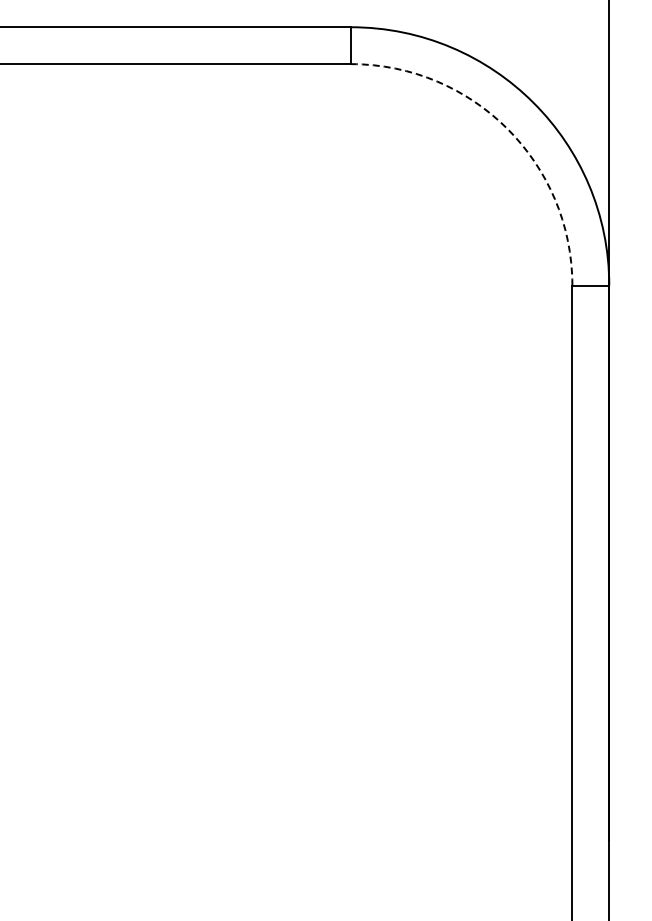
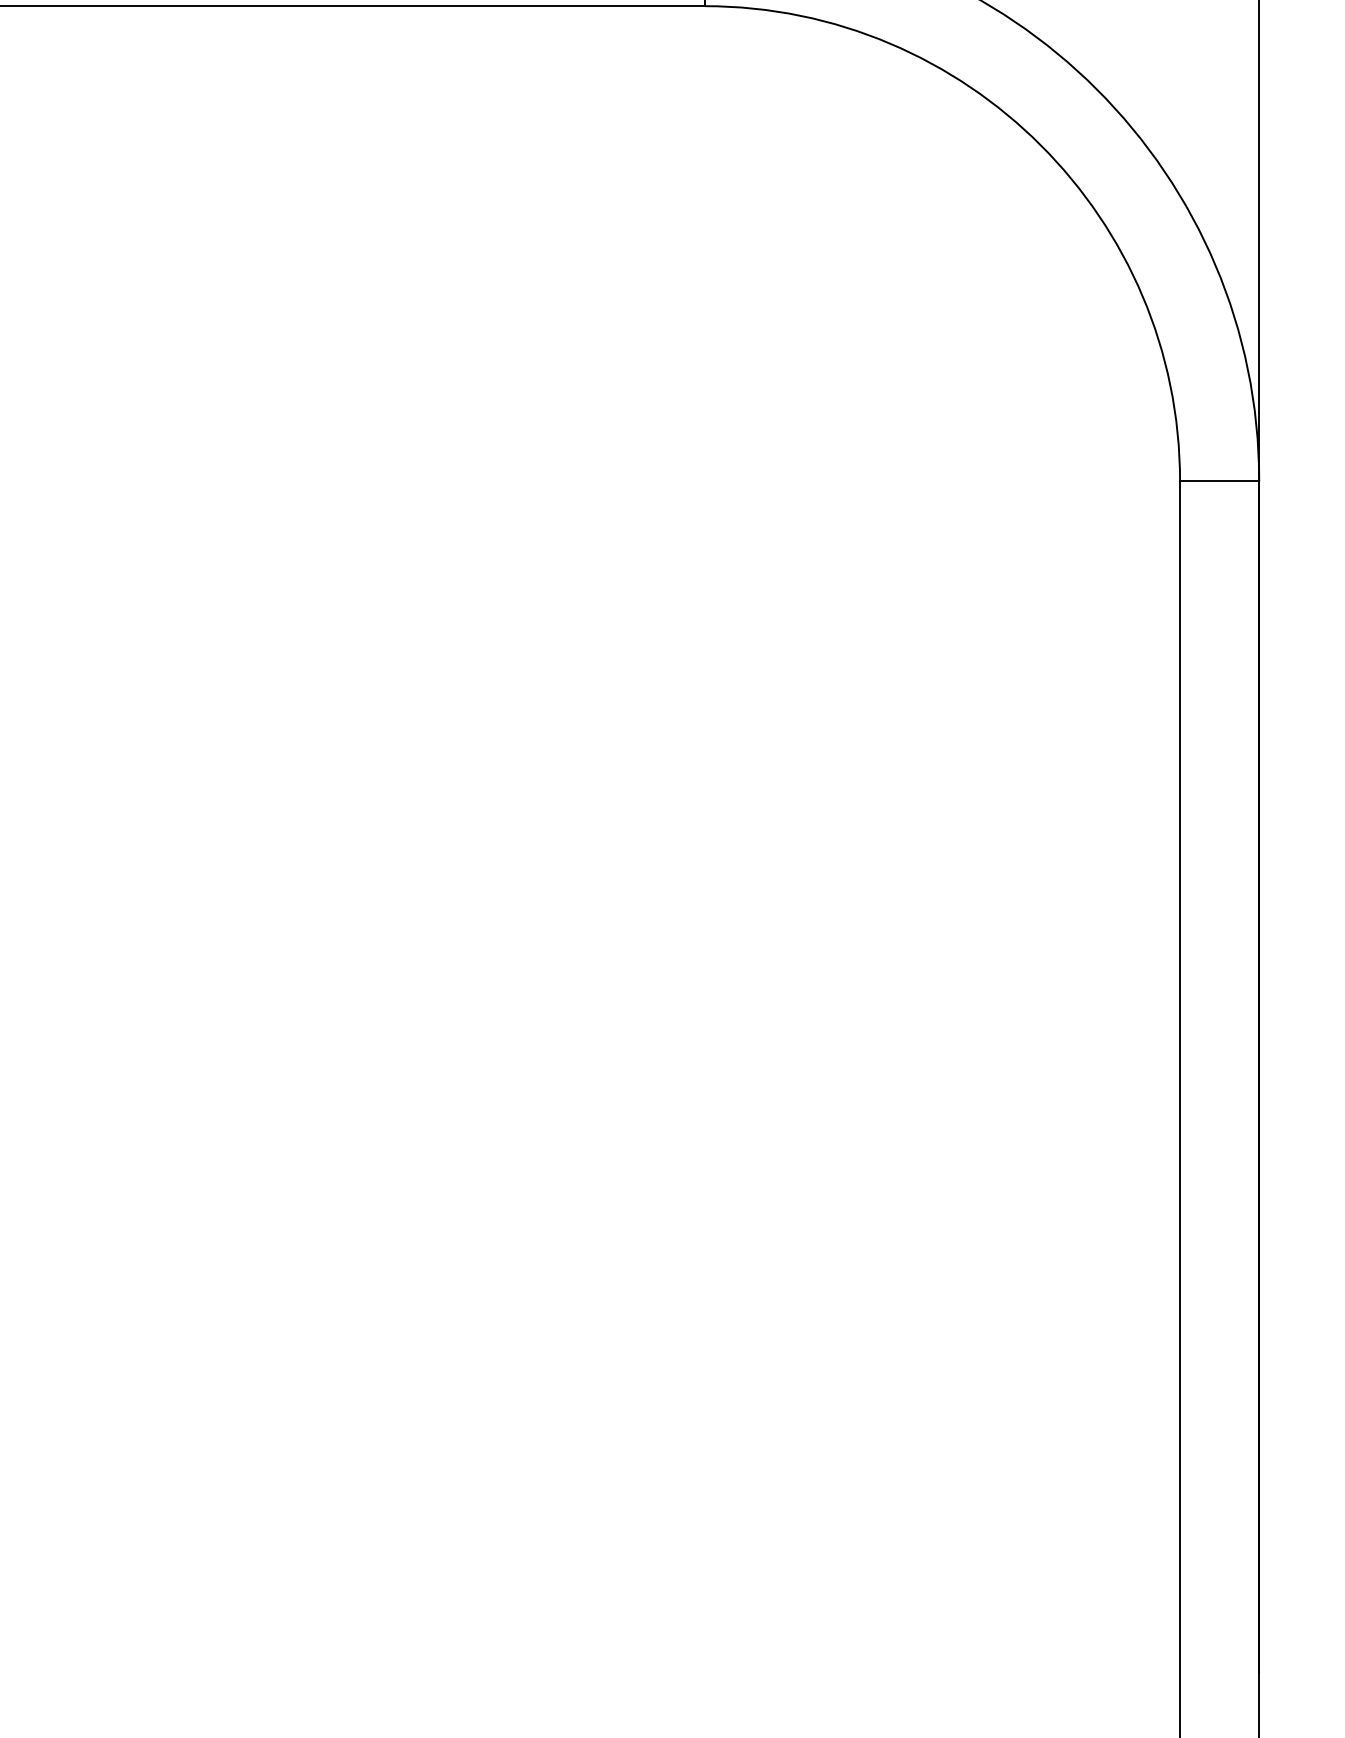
arc: (507, 128) -> (1040, 144), dashed -> solid

